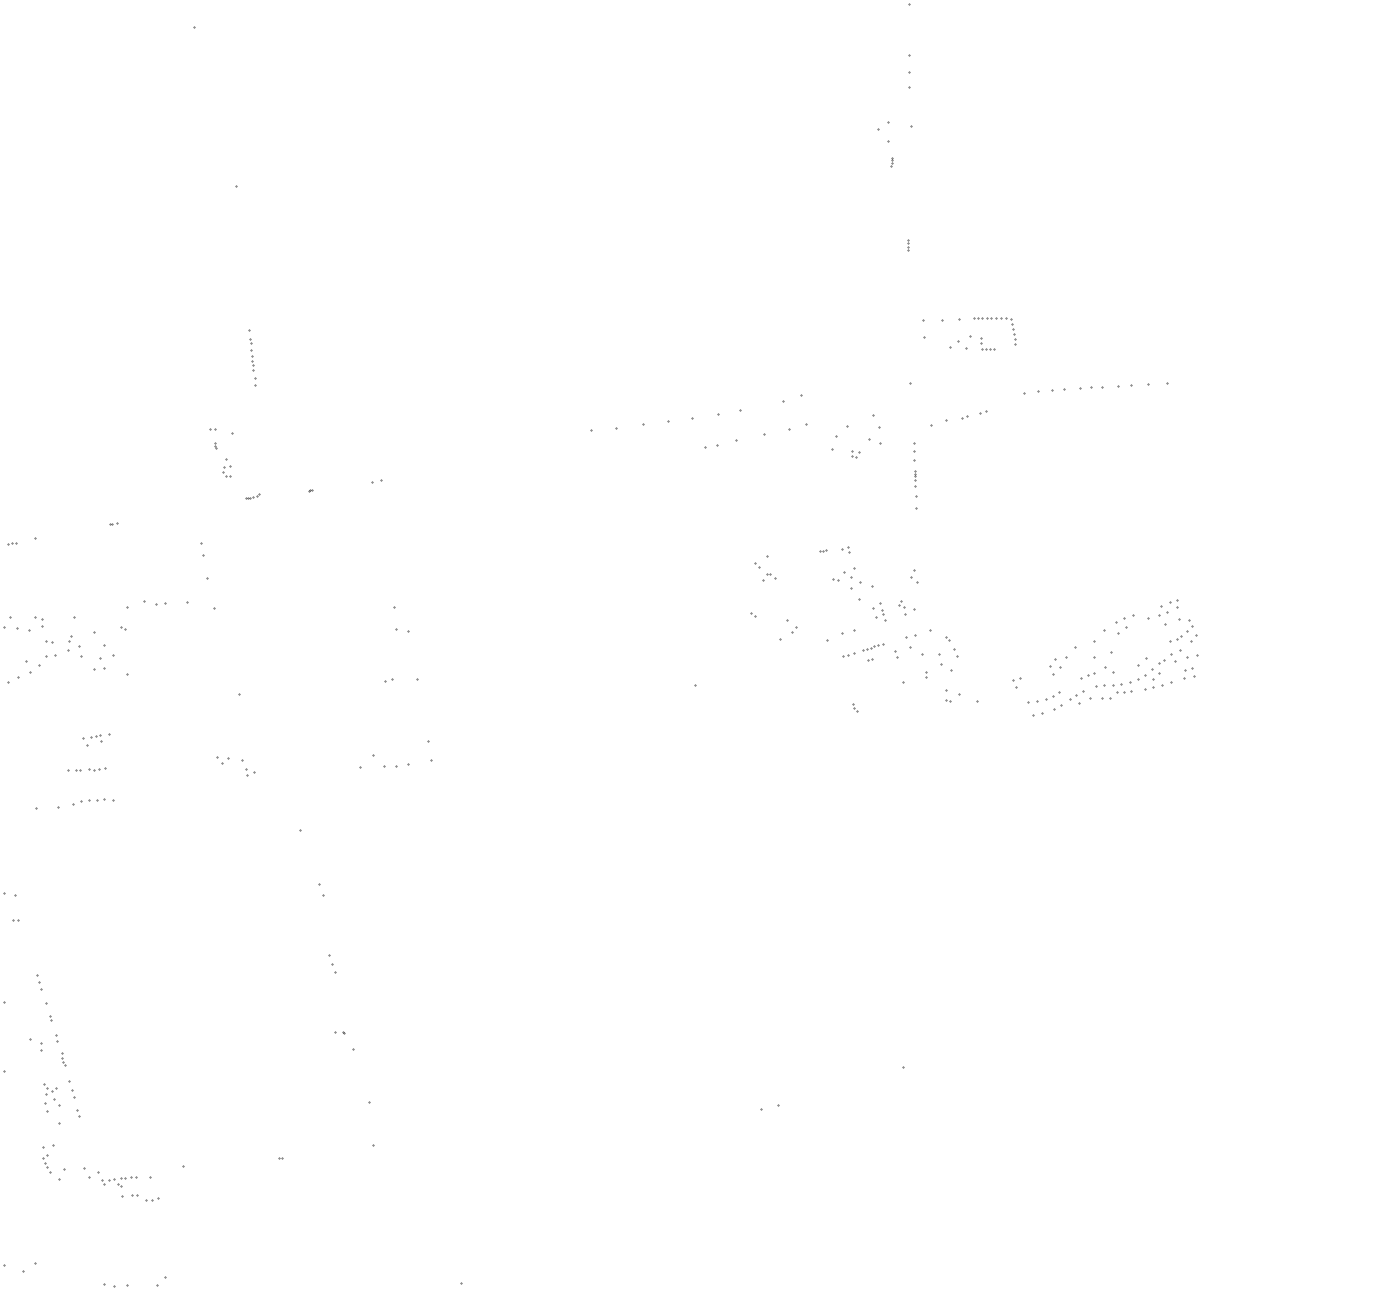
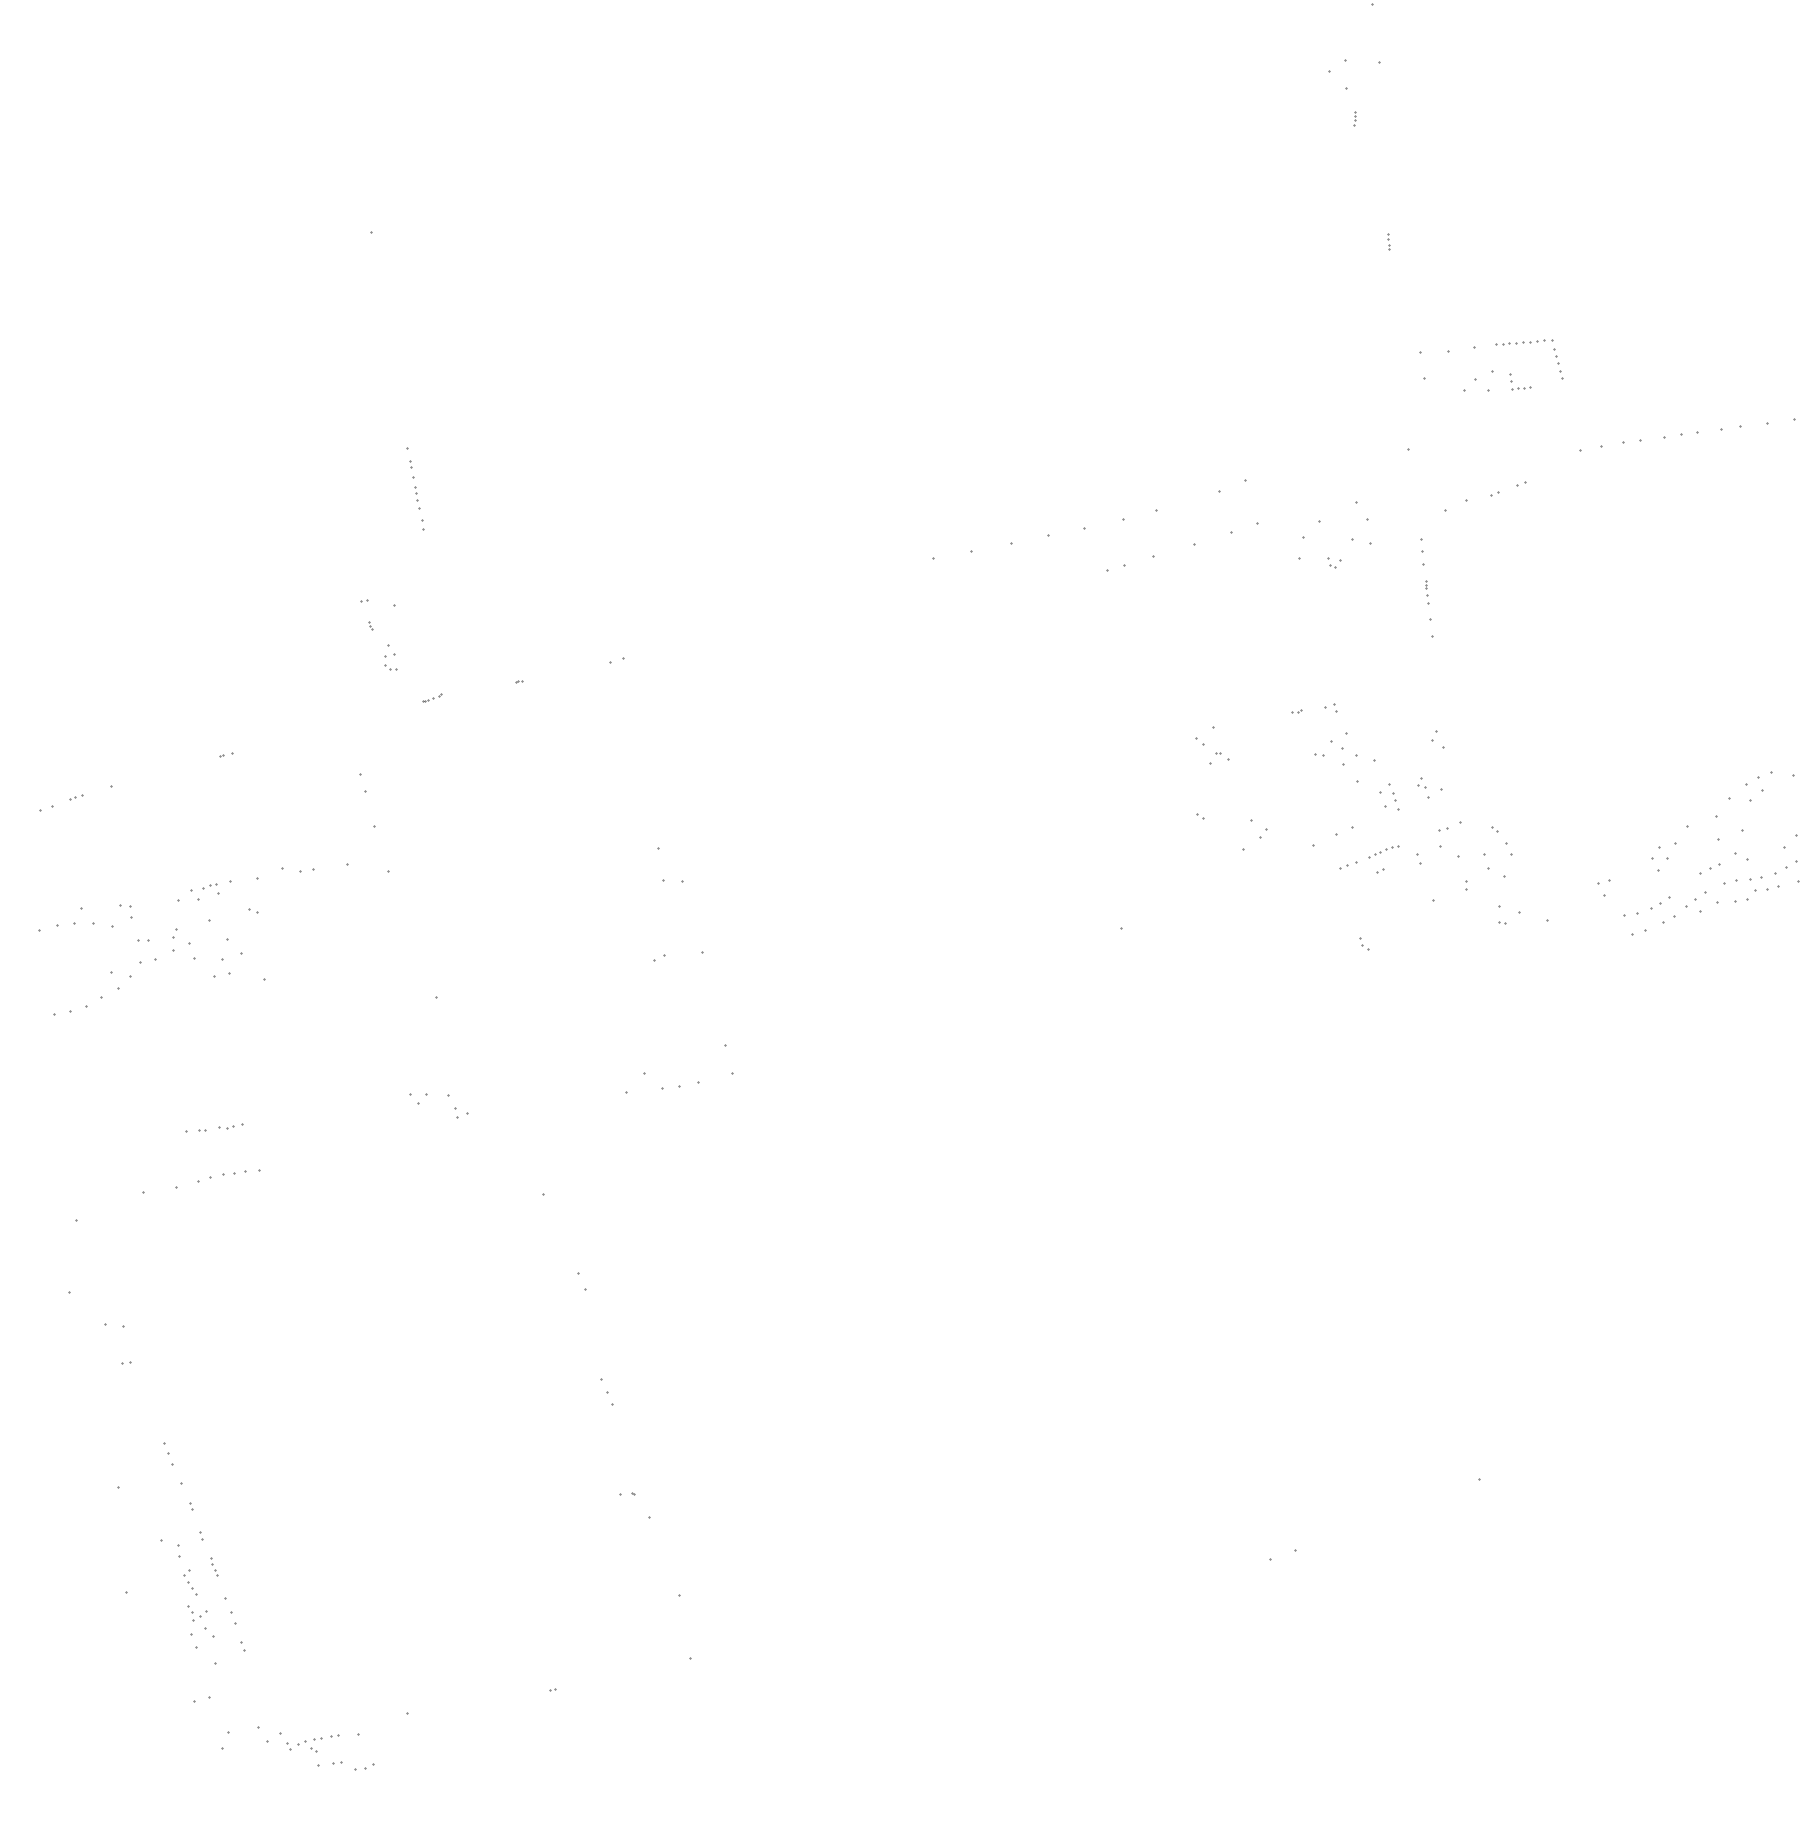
part: (917, 634) -> (1449, 826), size x0.62
part: (96, 739) -> (211, 890), moved
part: (46, 1163) -> (190, 1582), moved

